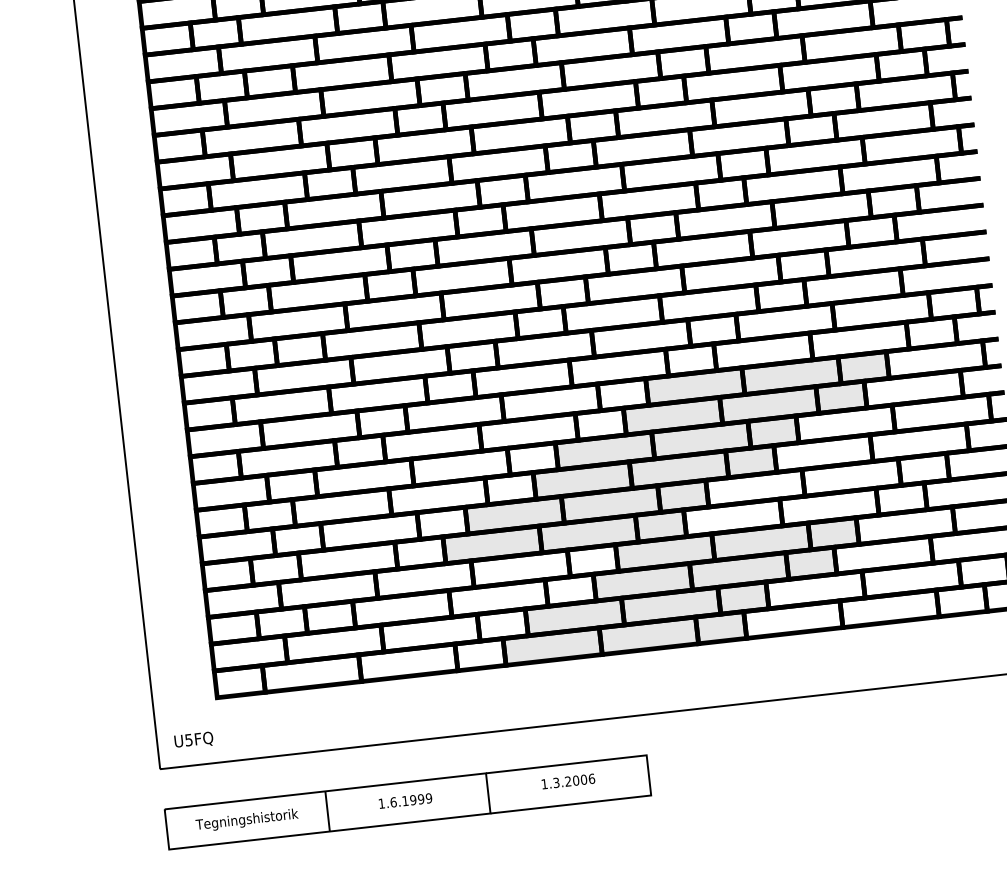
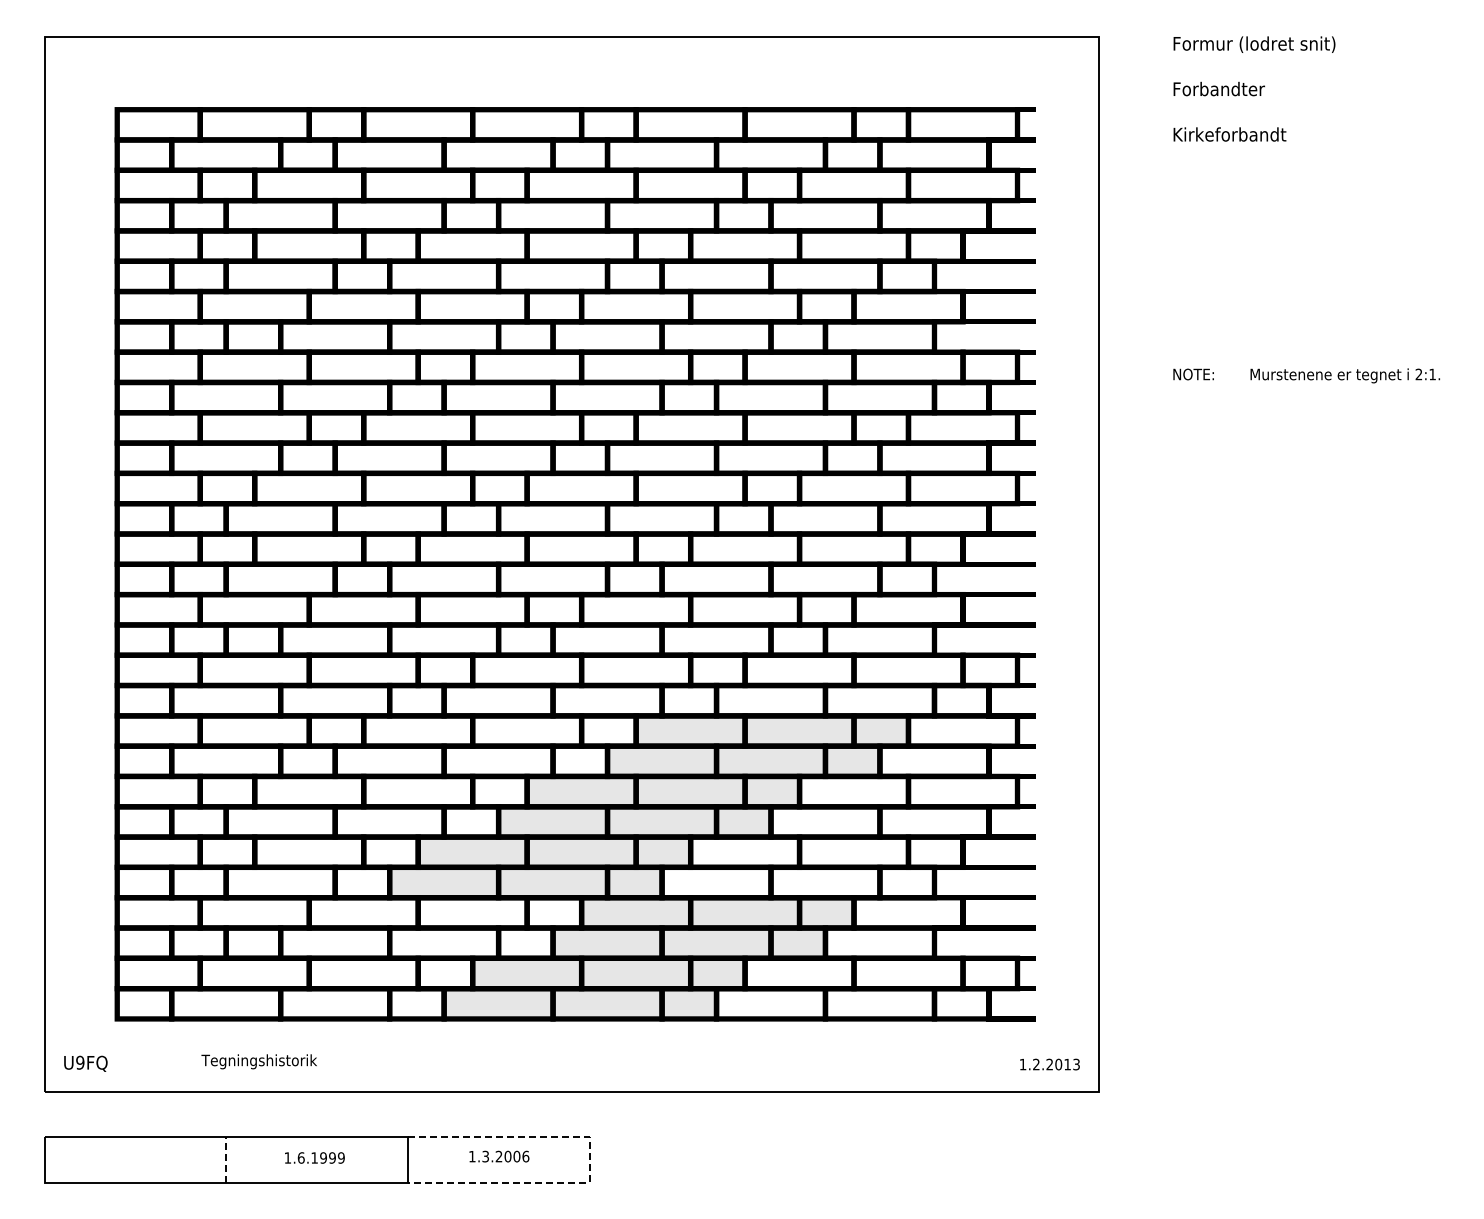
text: (189, 739) -> (80, 1062), U5FQ -> U9FQ
line: (649, 775) -> (590, 1159), solid -> dashed
line: (327, 811) -> (226, 1159), solid -> dashed
text: (246, 820) -> (258, 1061), moved

